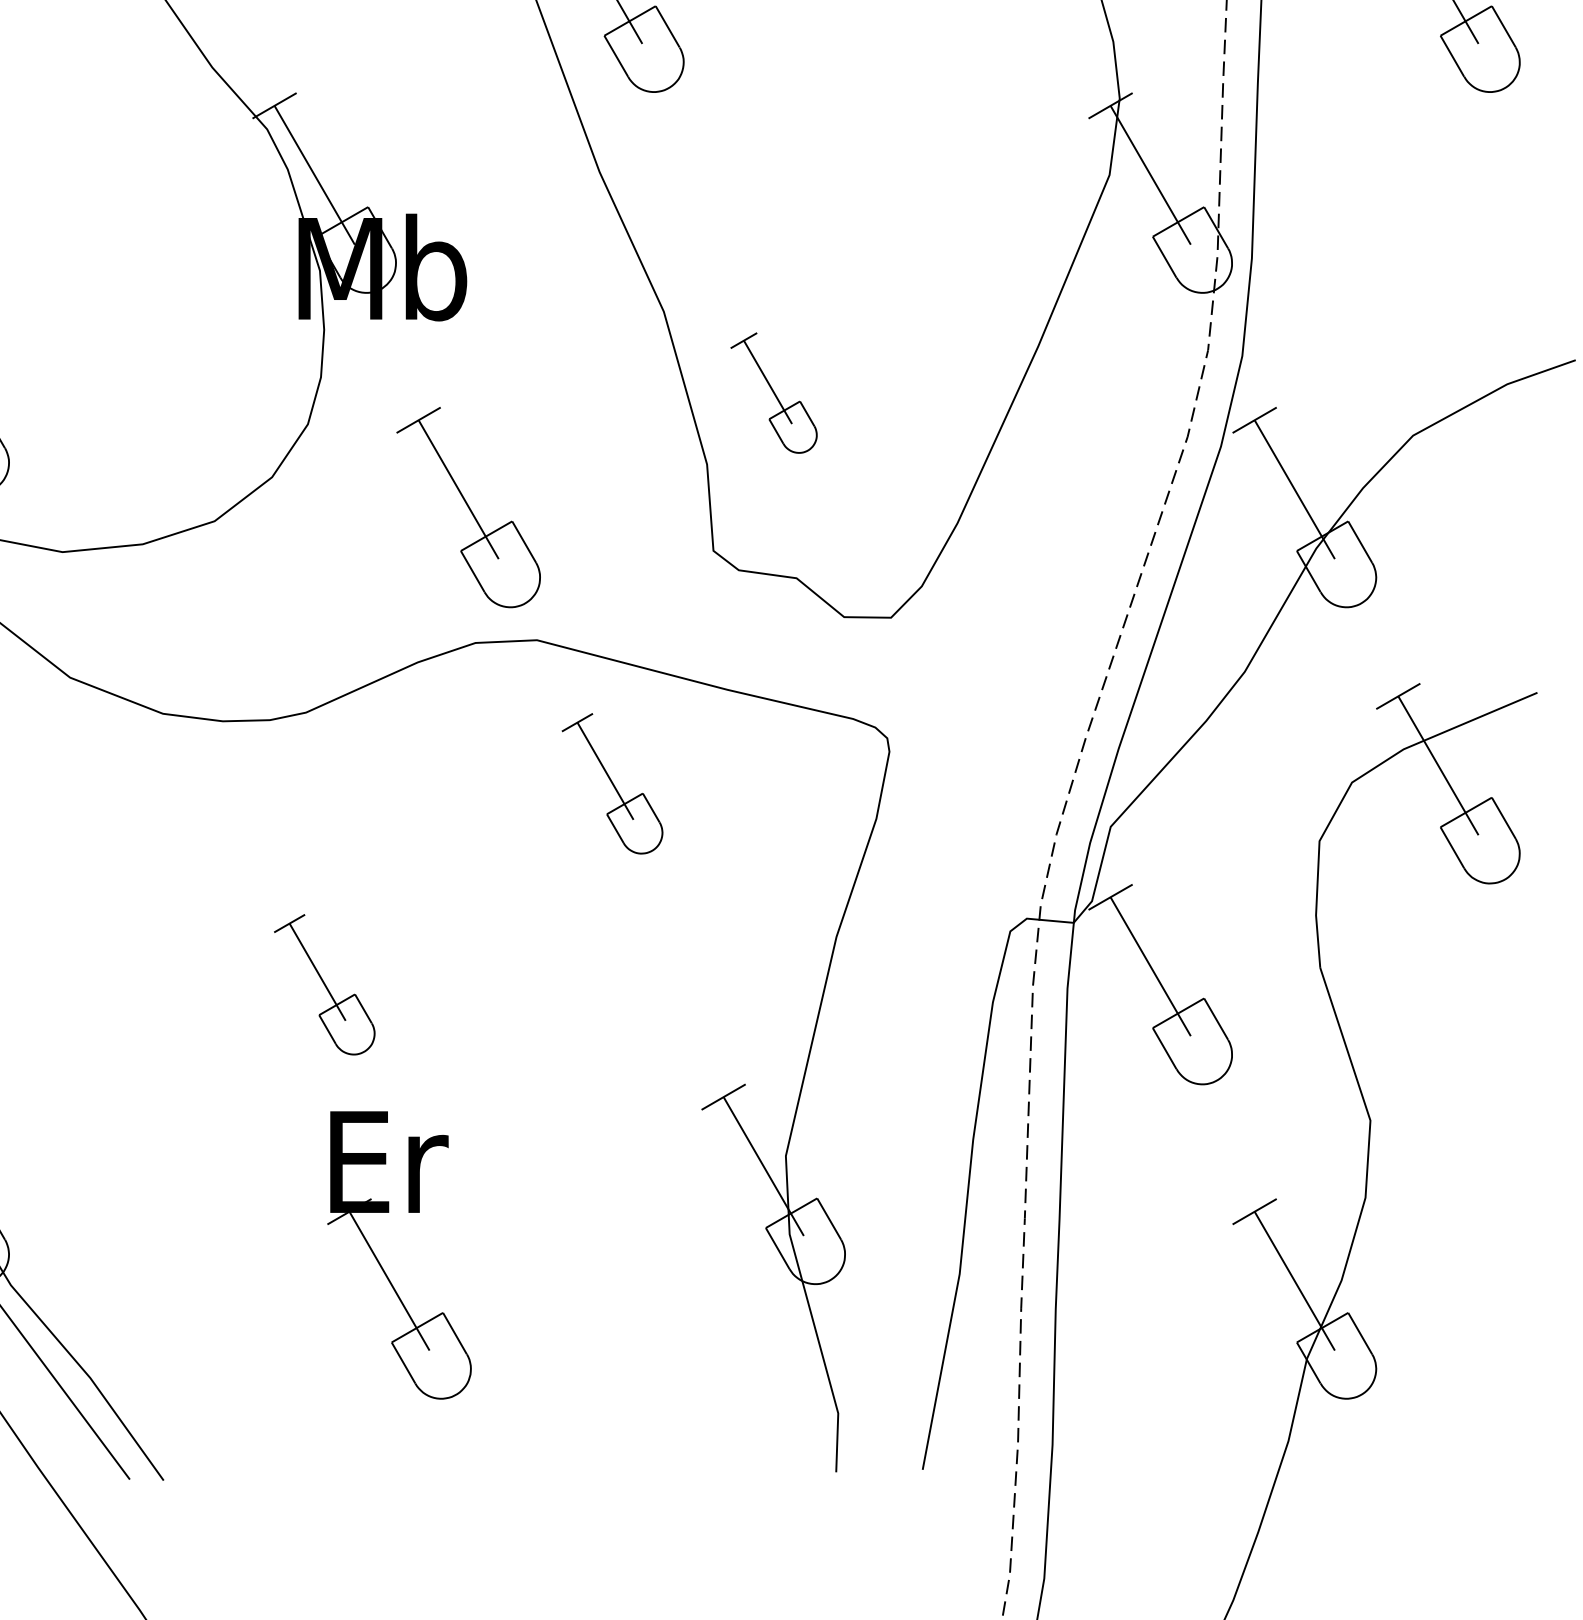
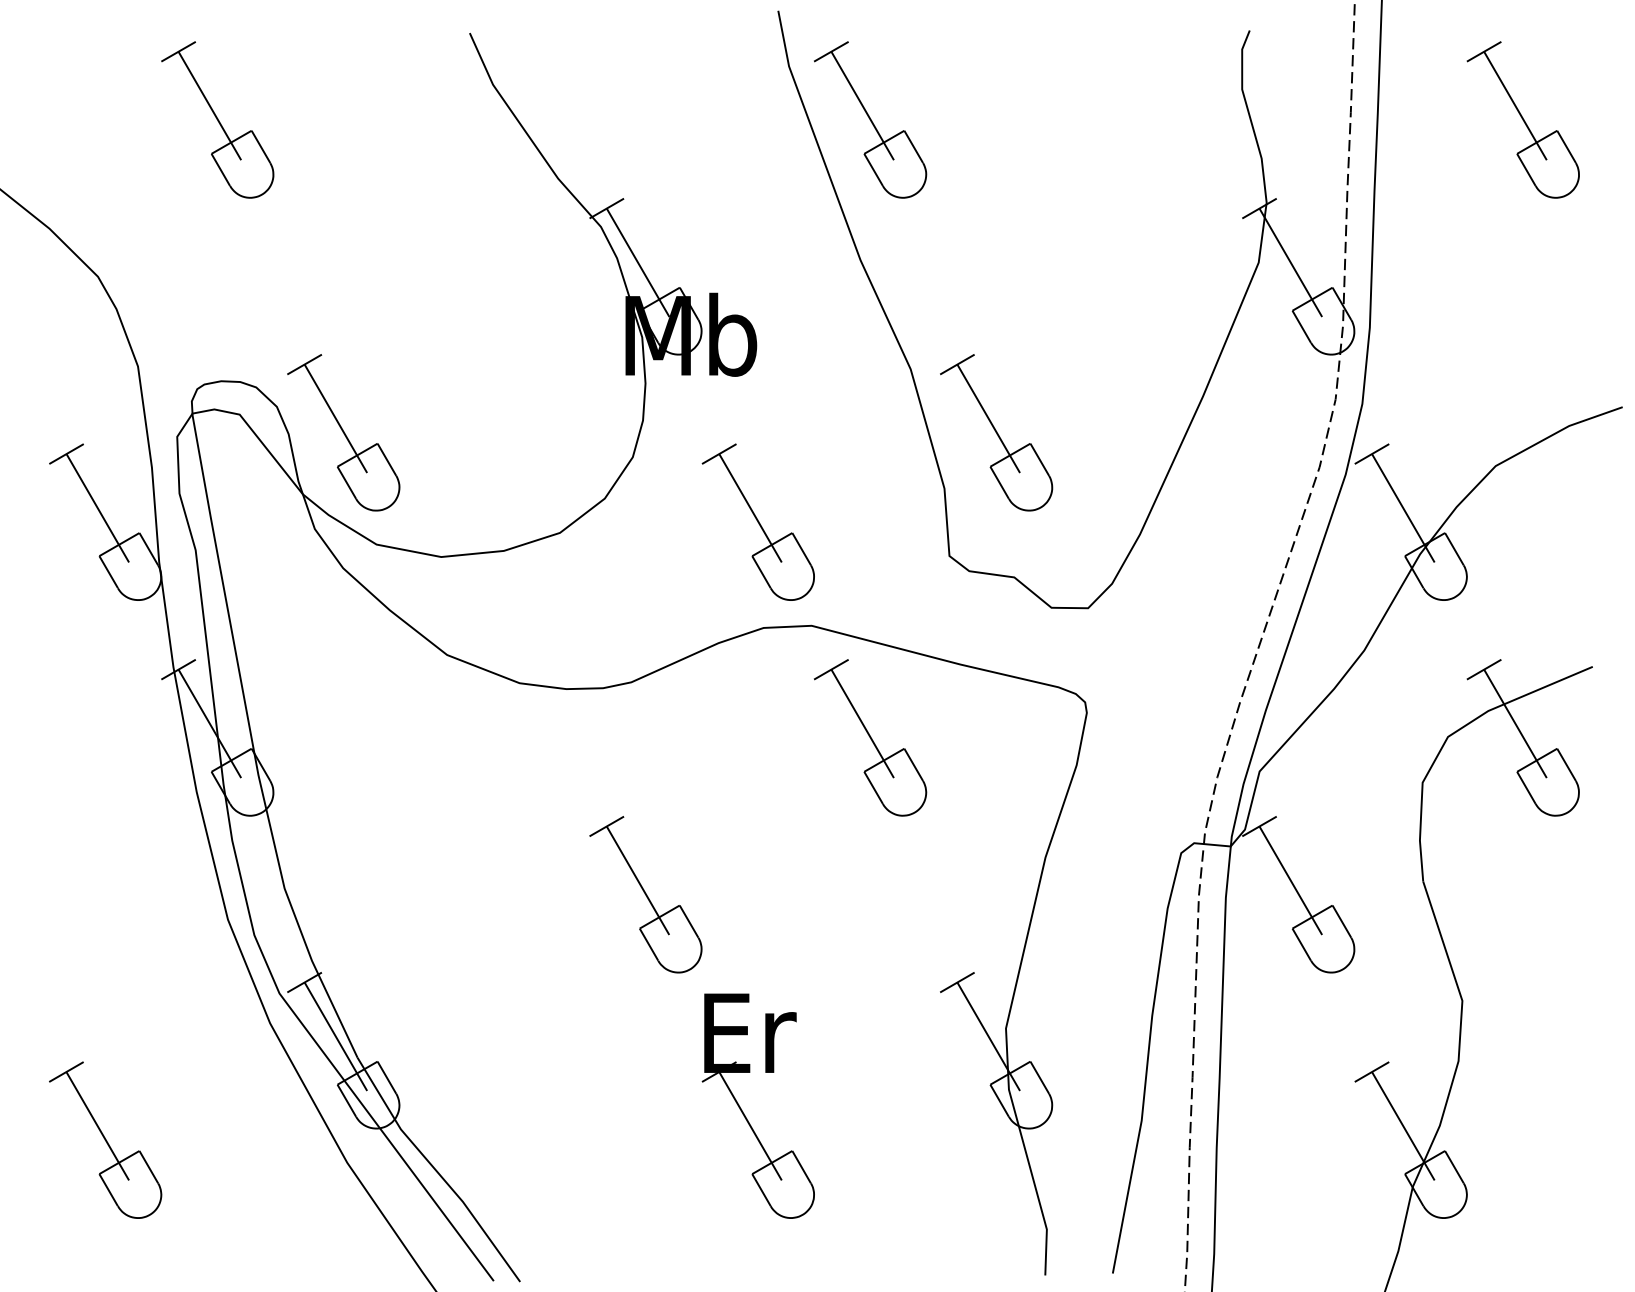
part: (773, 392) -> (996, 432), size x1.67
part: (612, 783) -> (870, 737), size x1.43
part: (324, 984) -> (645, 894), size x1.43
part: (380, 1262) -> (743, 1111), moved

